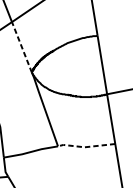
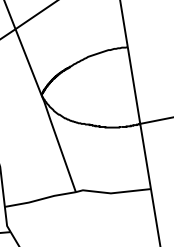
line: (21, 47) -> (28, 62), dashed -> solid
line: (85, 147) -> (111, 193), dashed -> solid

